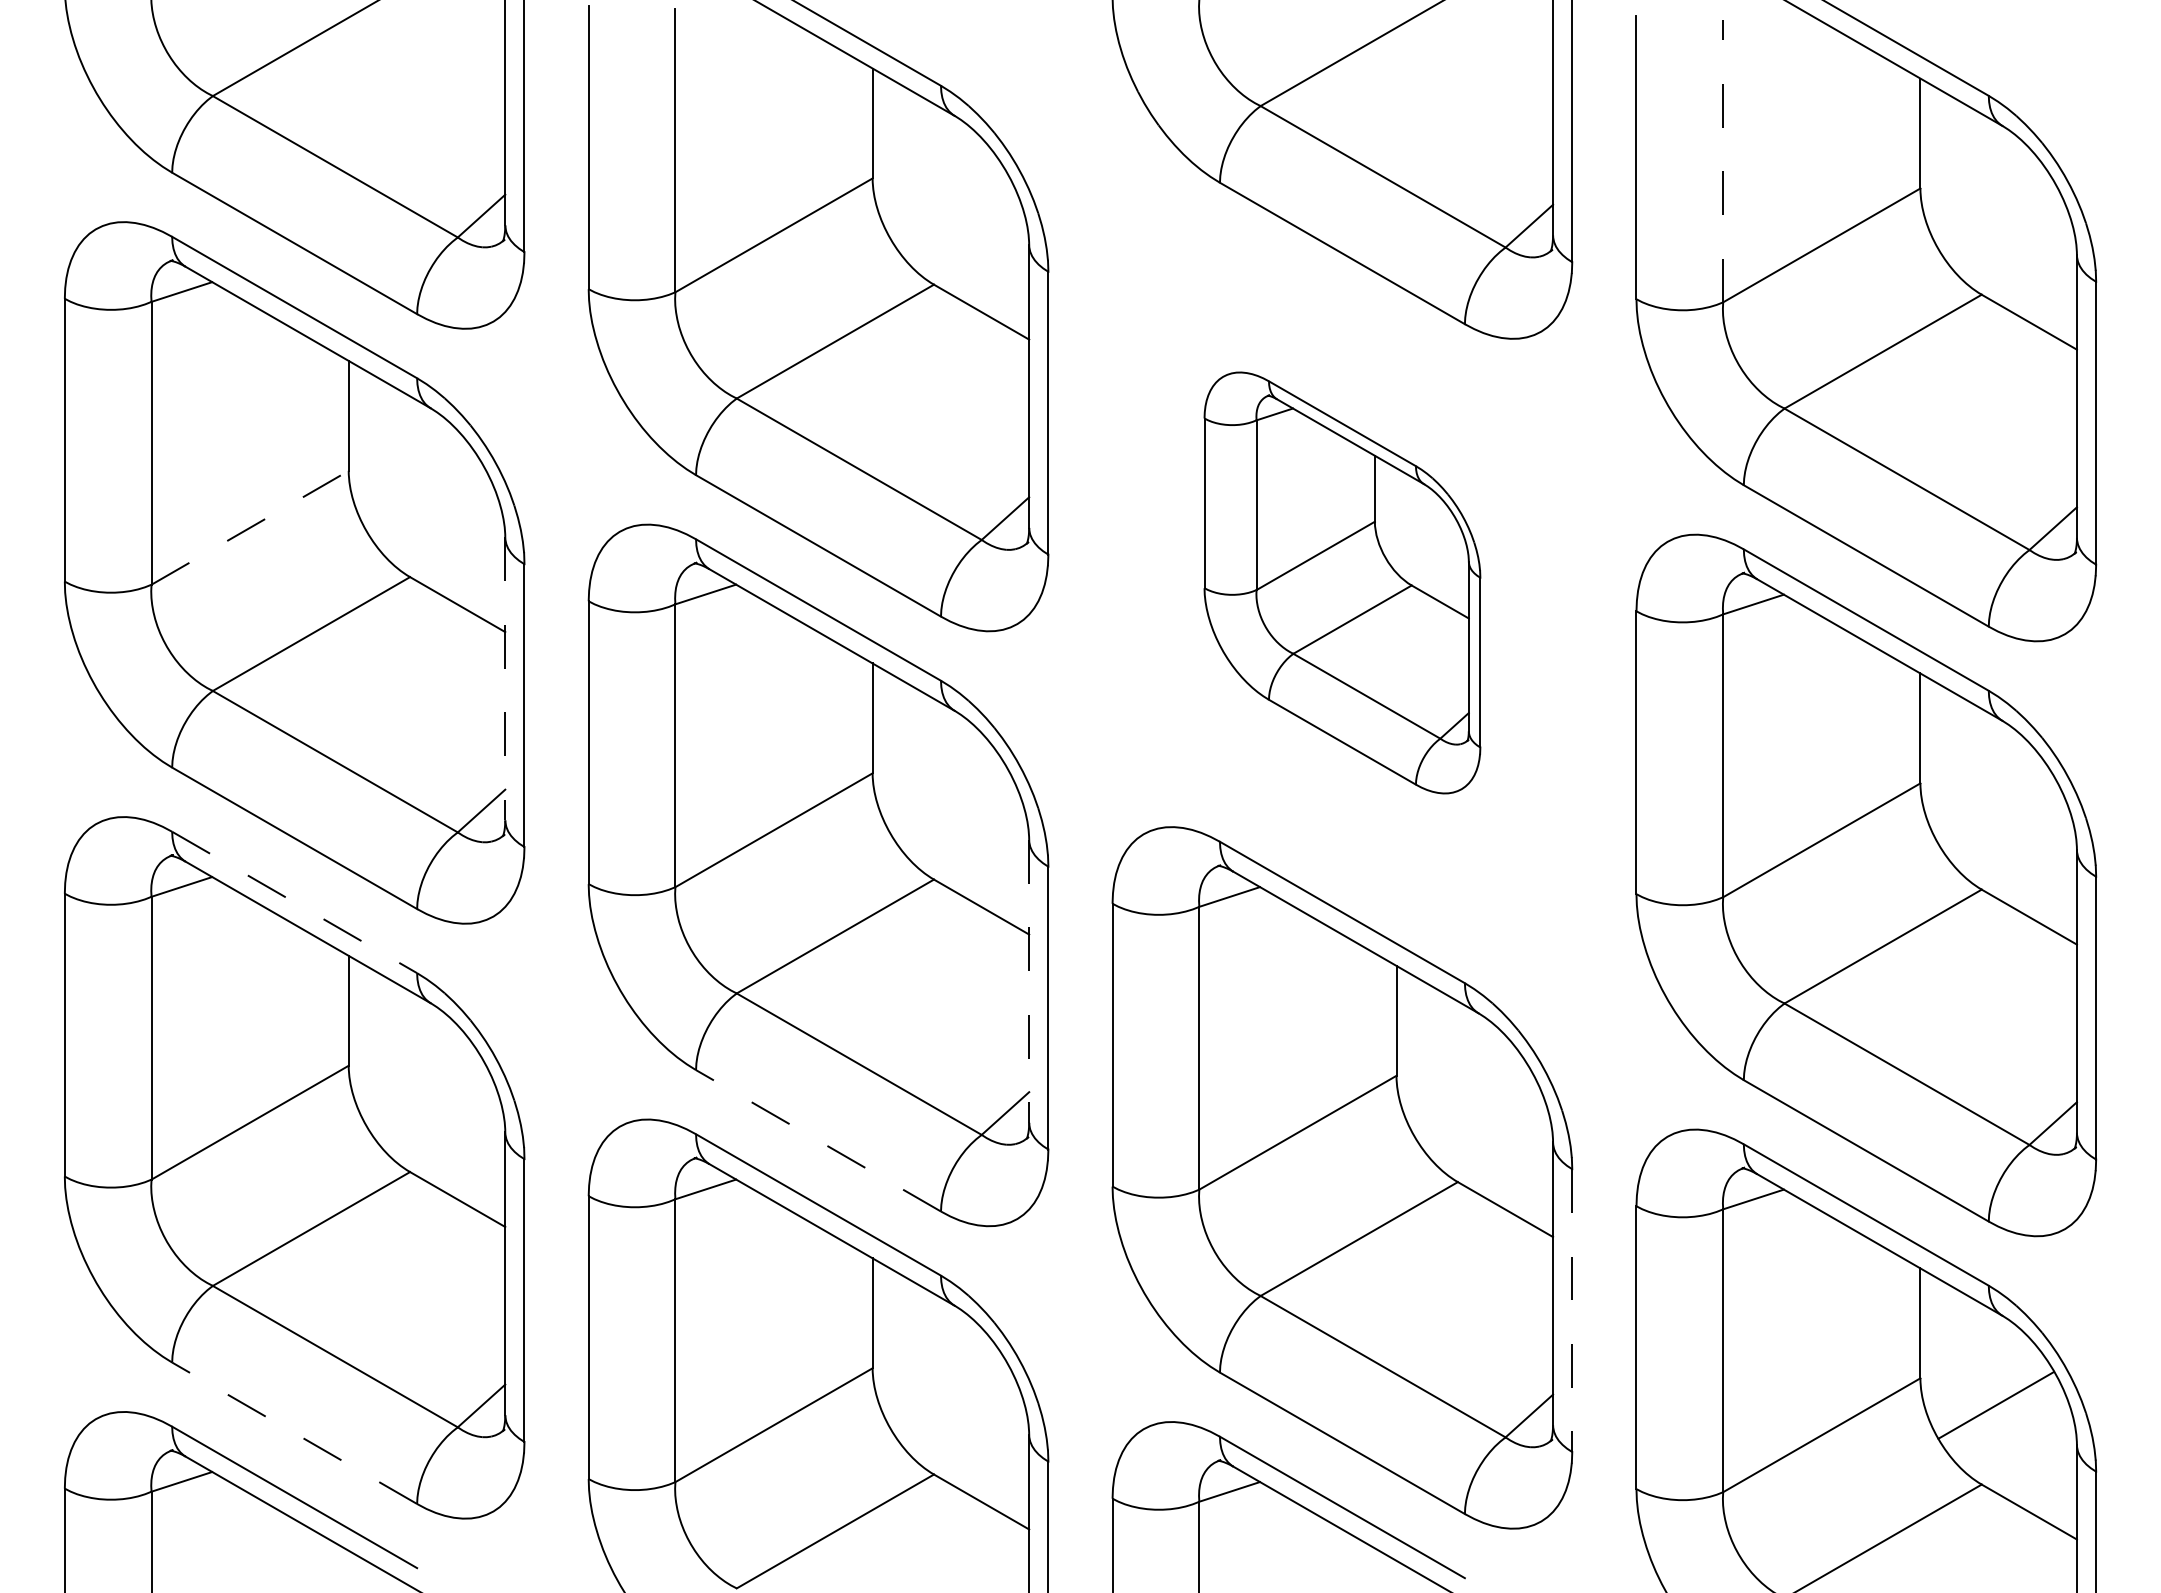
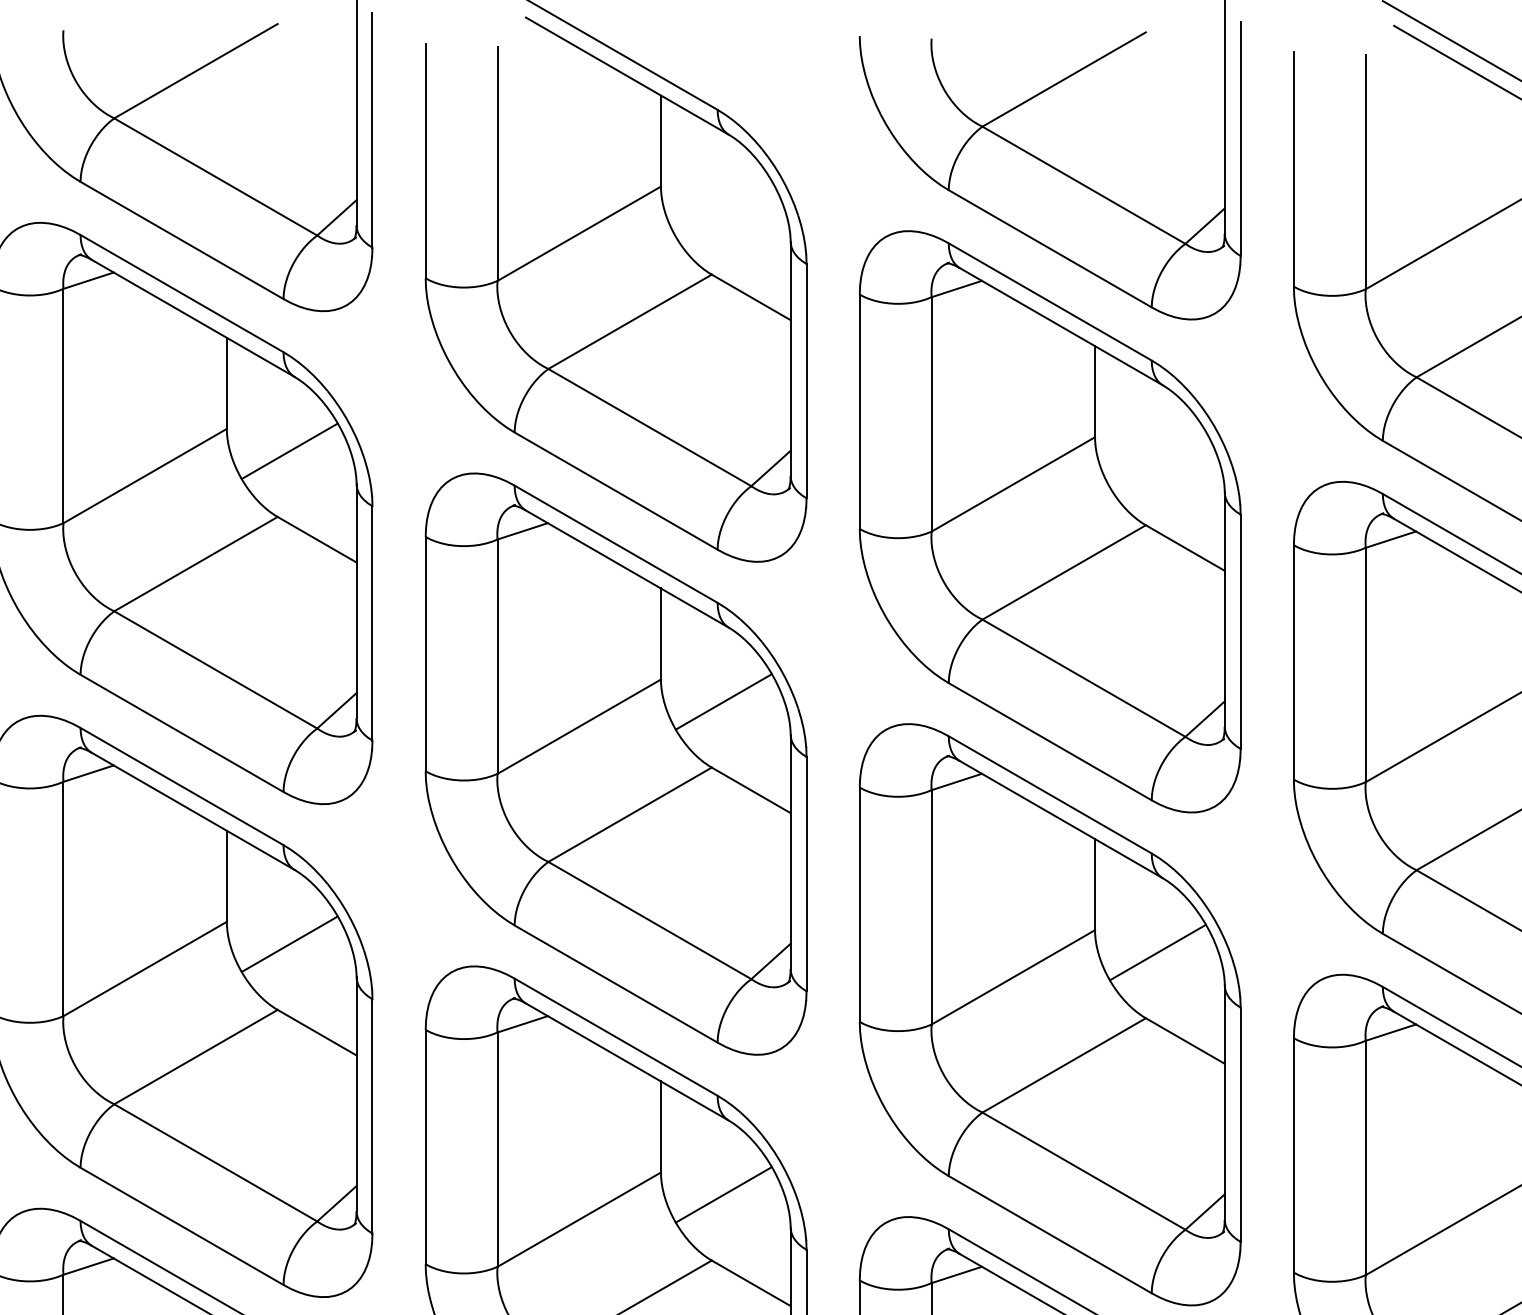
line: (1723, 160) -> (1365, 171), dashed -> solid
line: (424, 497) -> (289, 450), added
line: (250, 527) -> (145, 475), dashed -> solid
part: (1342, 582) -> (1050, 521), size x1.67
line: (505, 679) -> (356, 601), dashed -> solid
line: (948, 800) -> (723, 702), added
line: (295, 902) -> (182, 786), dashed -> solid
line: (1029, 981) -> (790, 852), dashed -> solid
line: (424, 1092) -> (289, 944), added
line: (1472, 1102) -> (1158, 952), added
line: (818, 1140) -> (616, 983), dashed -> solid
line: (1572, 1311) -> (1240, 1125), dashed -> solid
line: (948, 1394) -> (723, 1194), added
line: (294, 1433) -> (181, 1226), dashed -> solid

